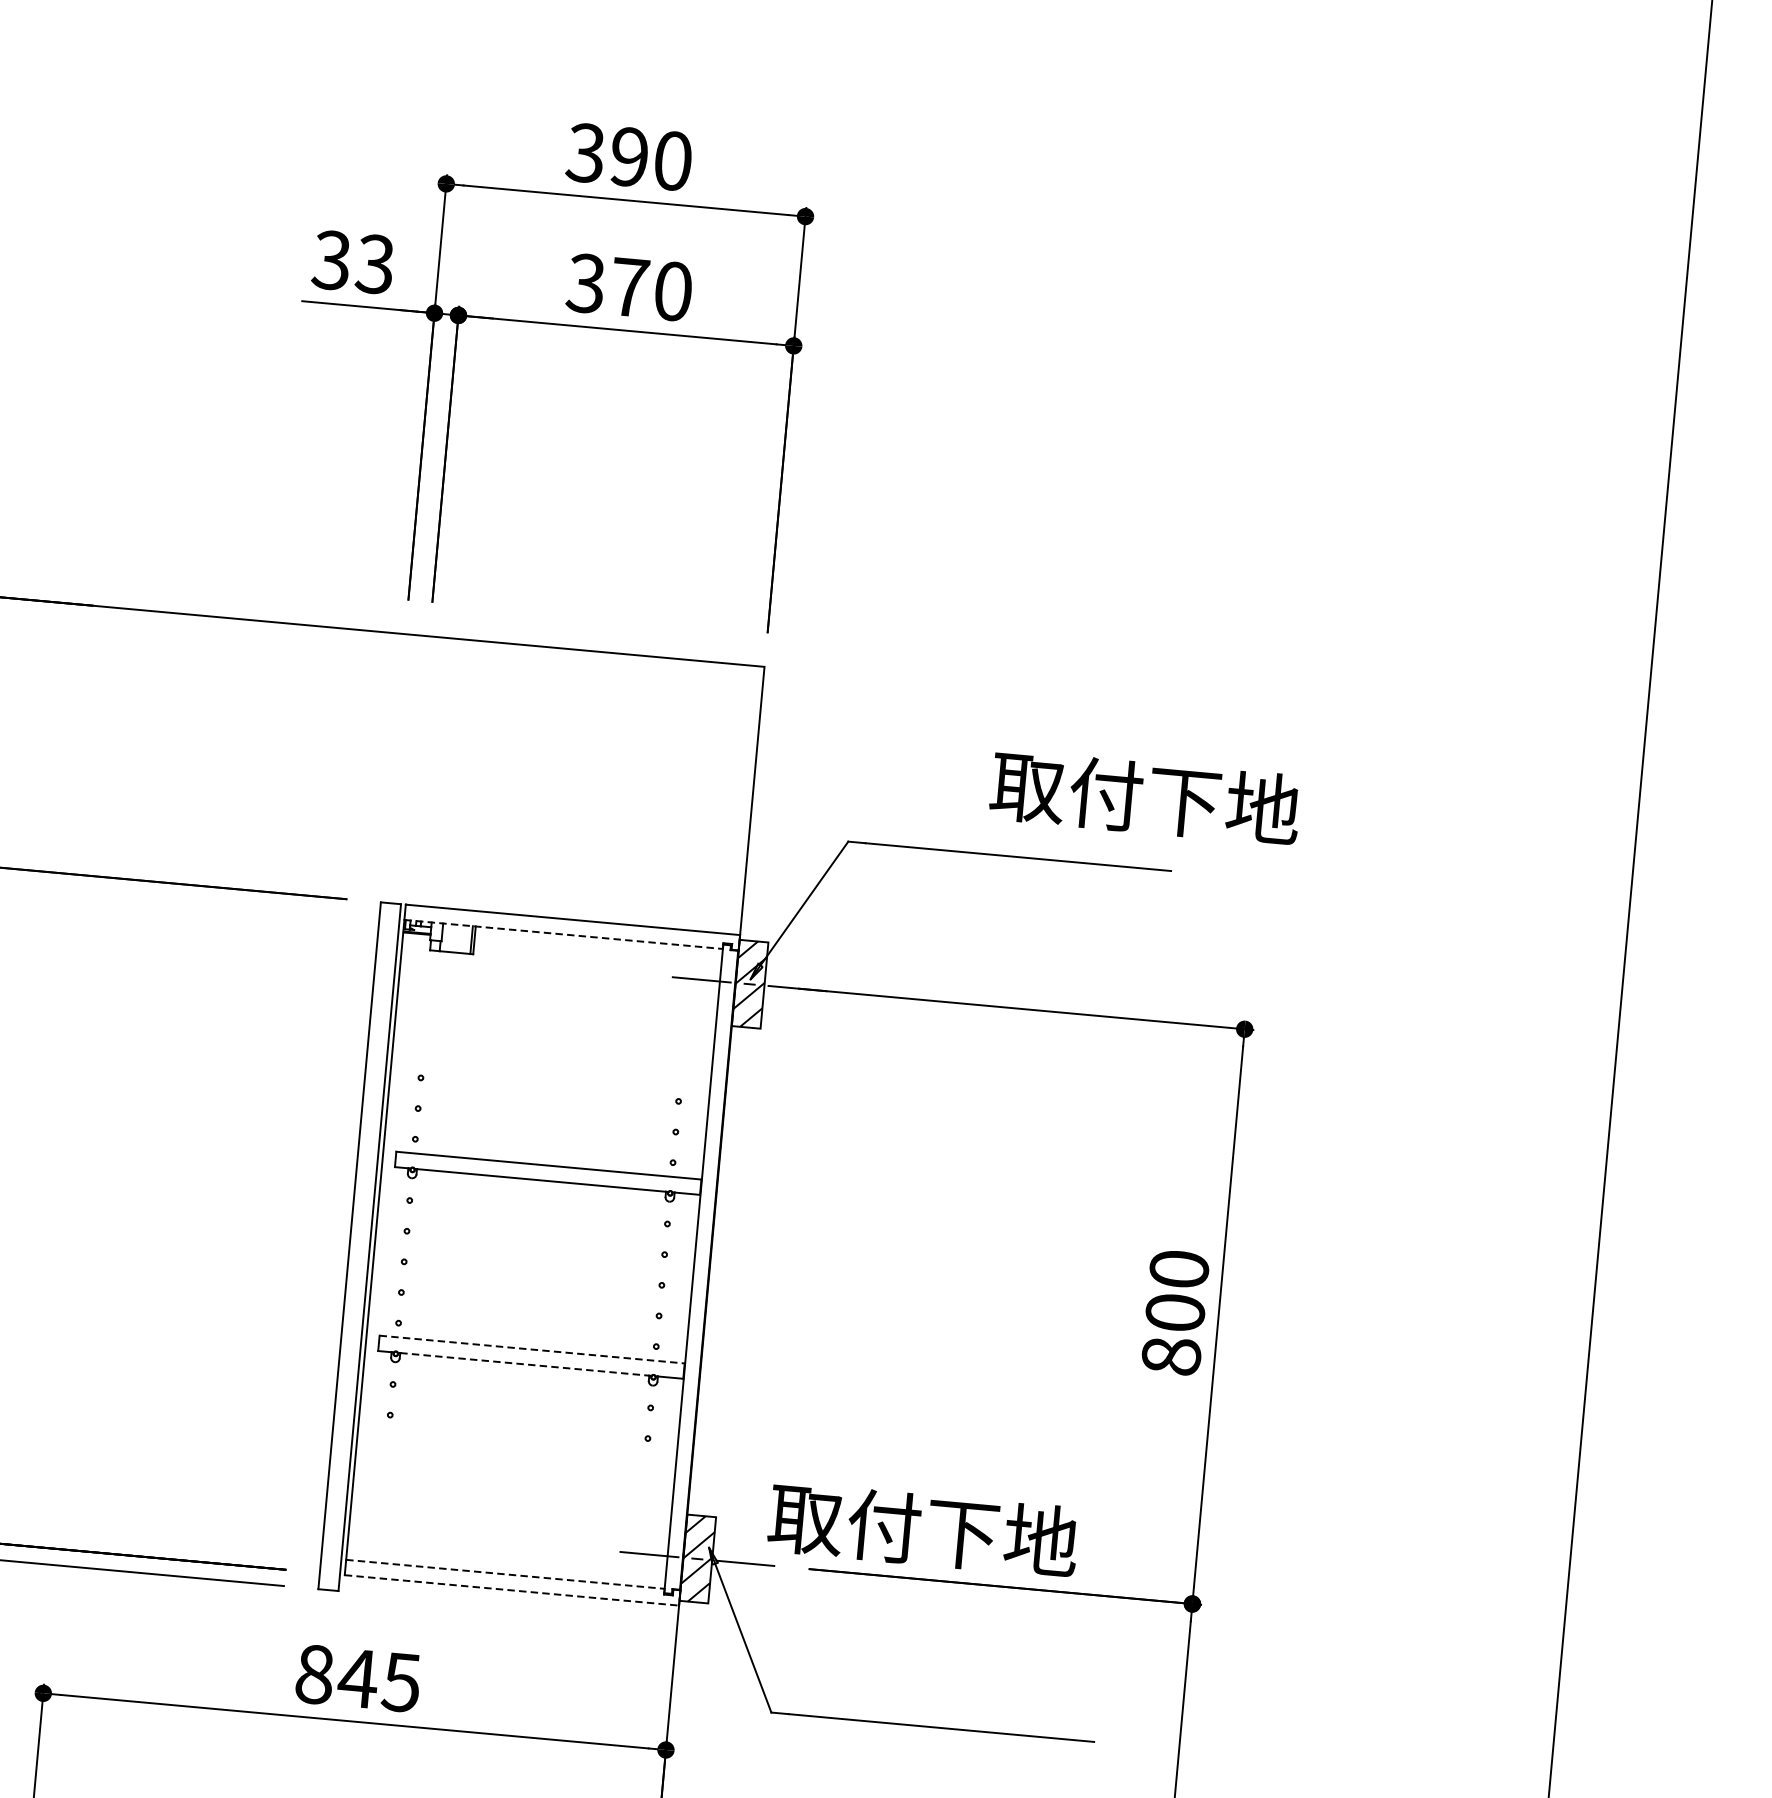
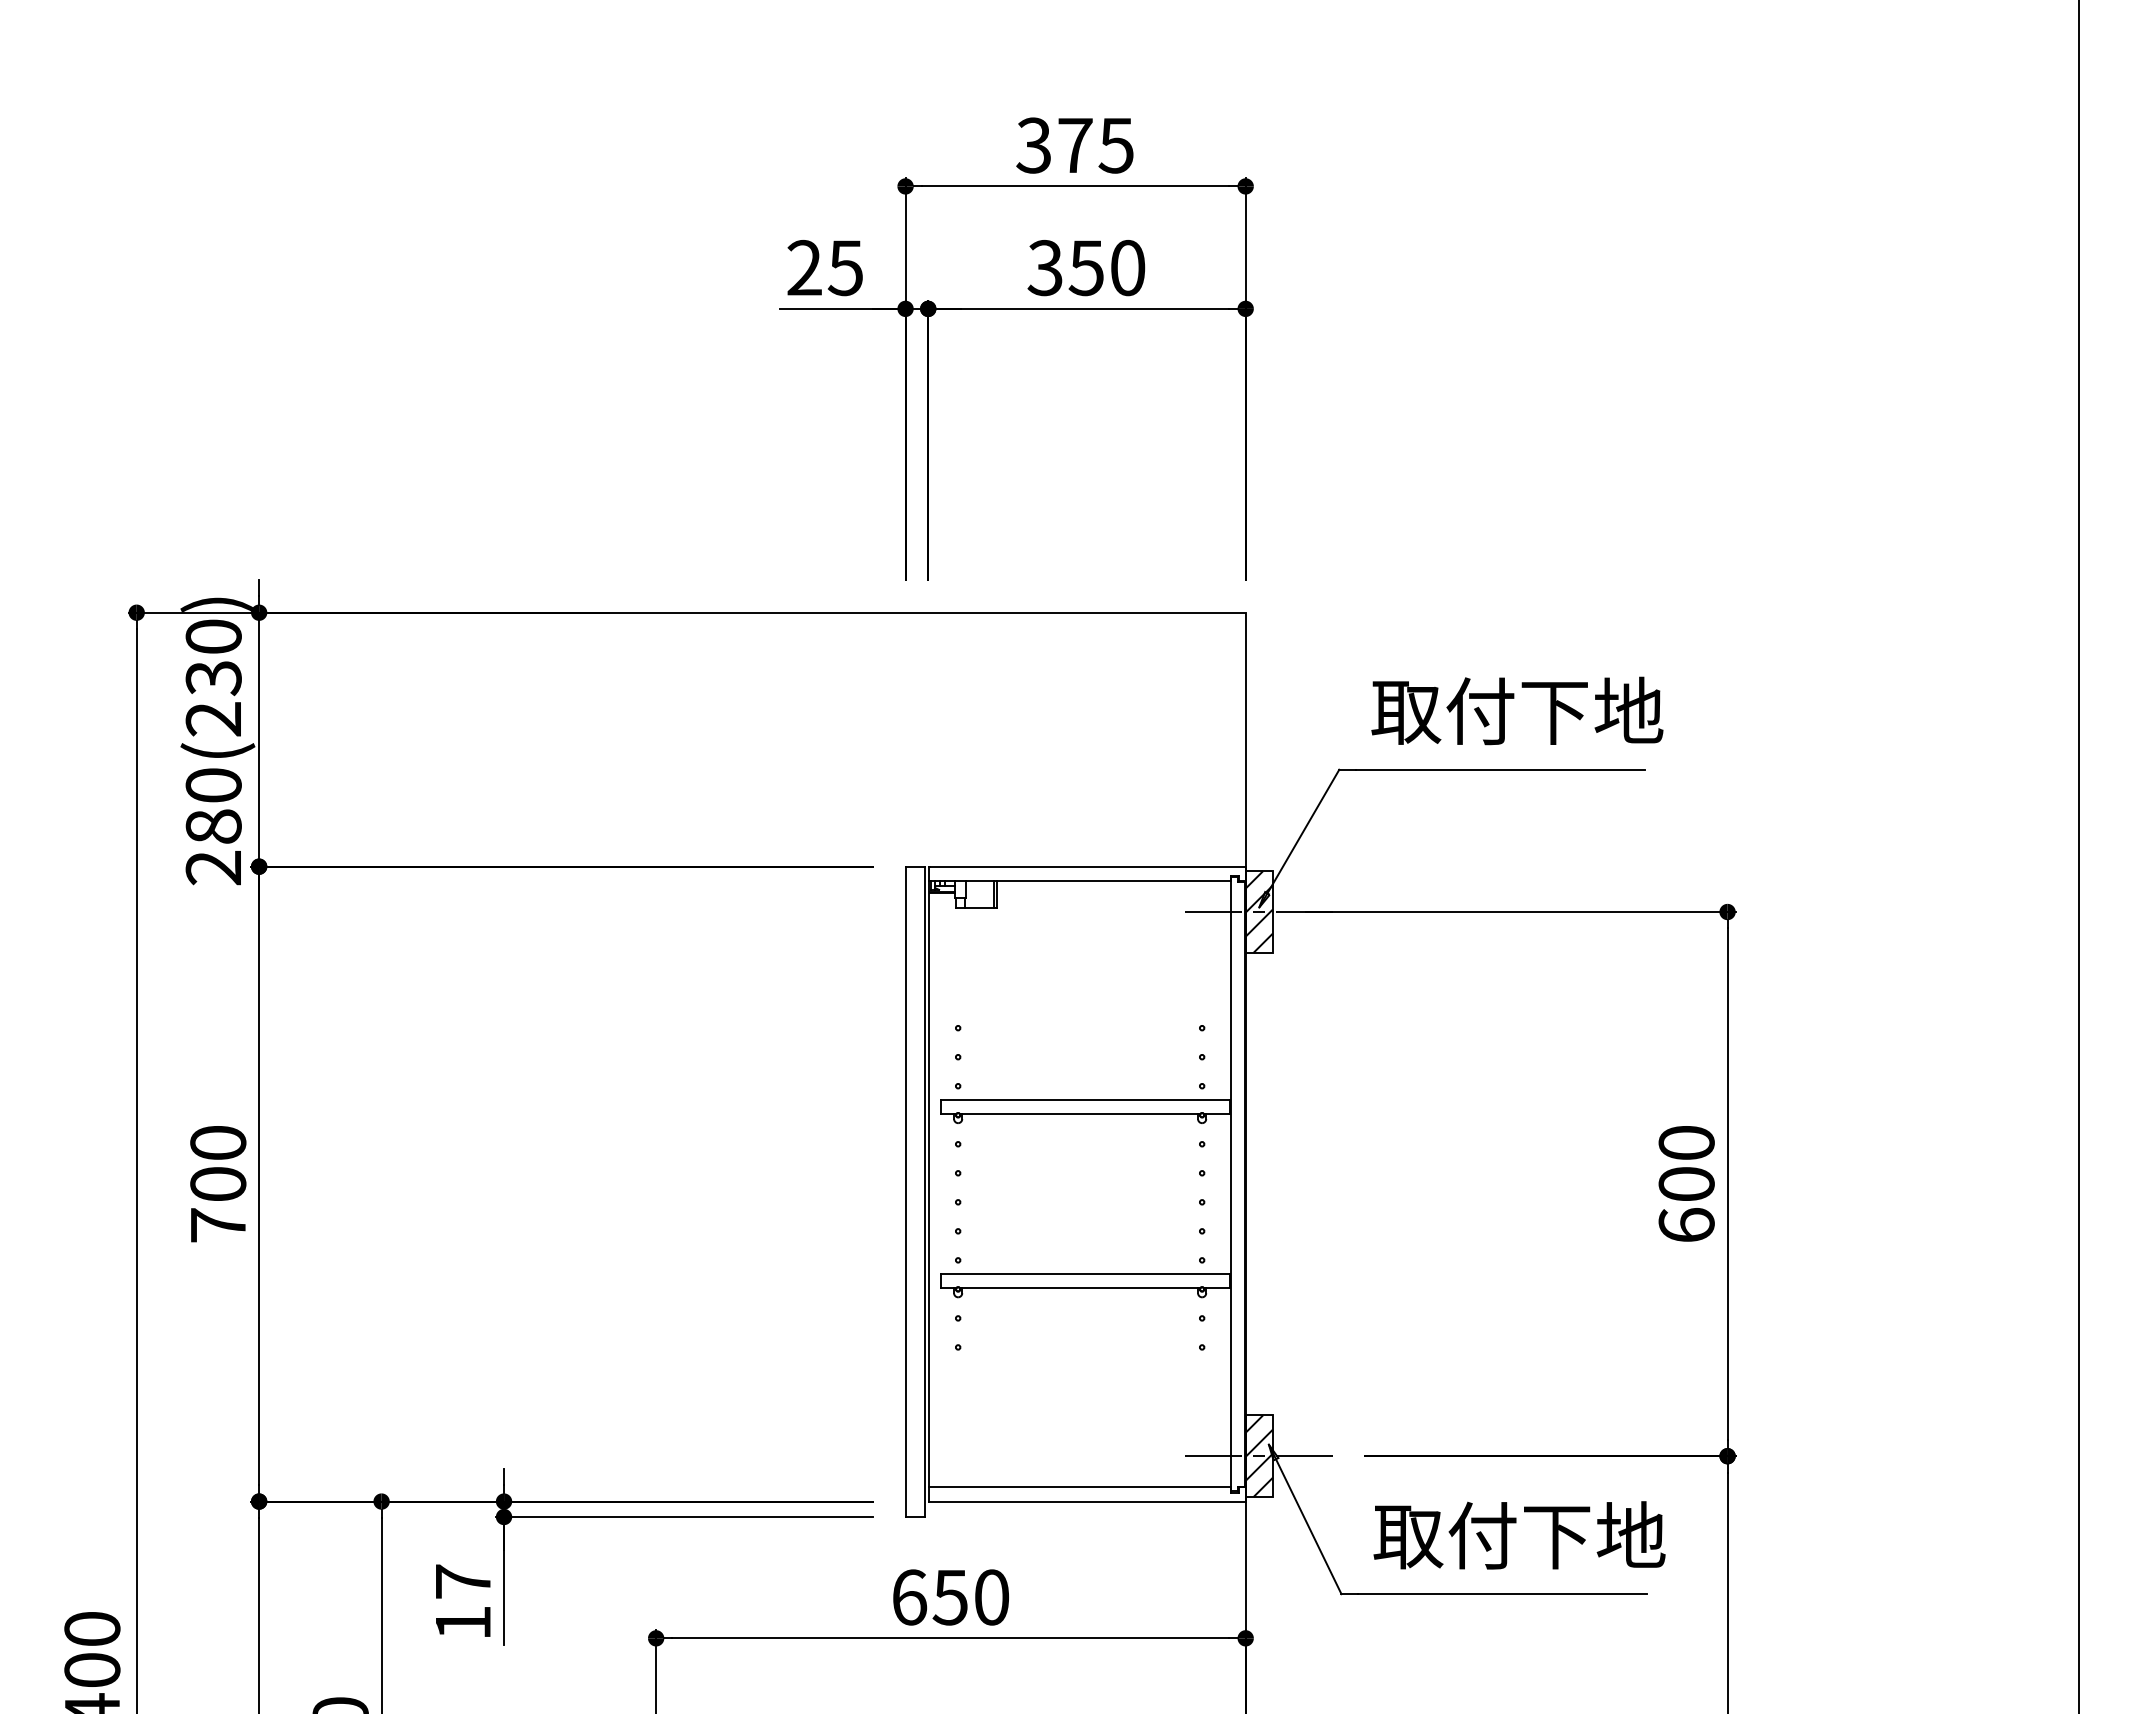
text: (650, 158) -> (1095, 145), 390 -> 375
text: (352, 261) -> (824, 267), 33 -> 25
text: (628, 287) -> (1085, 268), 370 -> 350
text: (1145, 797) -> (1517, 710), moved
line: (563, 934) -> (1079, 881), dashed -> solid
line: (532, 1349) -> (1086, 1273), dashed -> solid
text: (1171, 1356) -> (1686, 1225), 800 -> 600
line: (525, 1364) -> (1080, 1288), dashed -> solid
text: (923, 1529) -> (1519, 1535), moved
line: (504, 1574) -> (1079, 1487), dashed -> solid
line: (512, 1590) -> (1087, 1501), dashed -> solid
text: (358, 1678) -> (950, 1597), 845 -> 650

